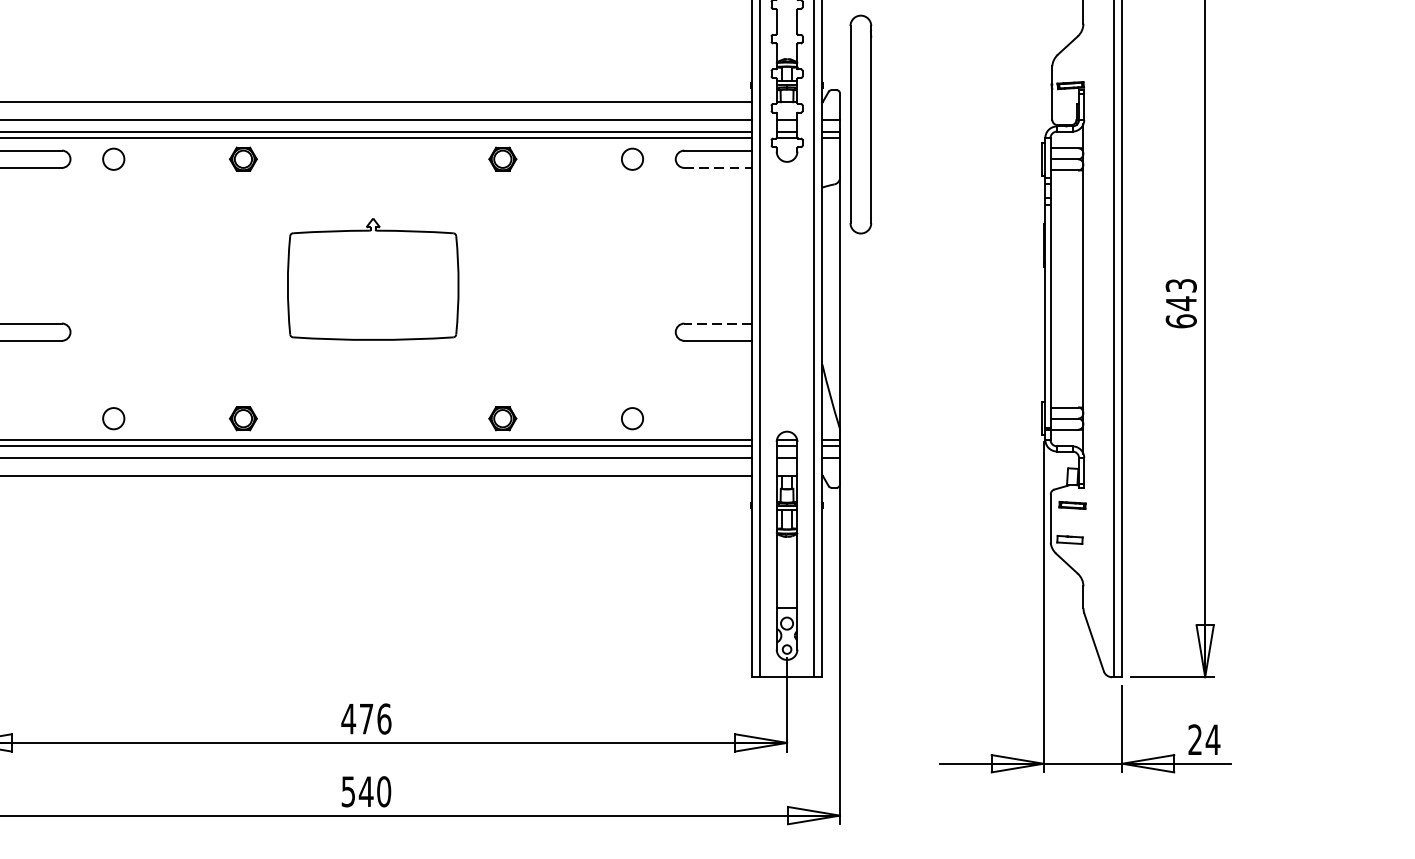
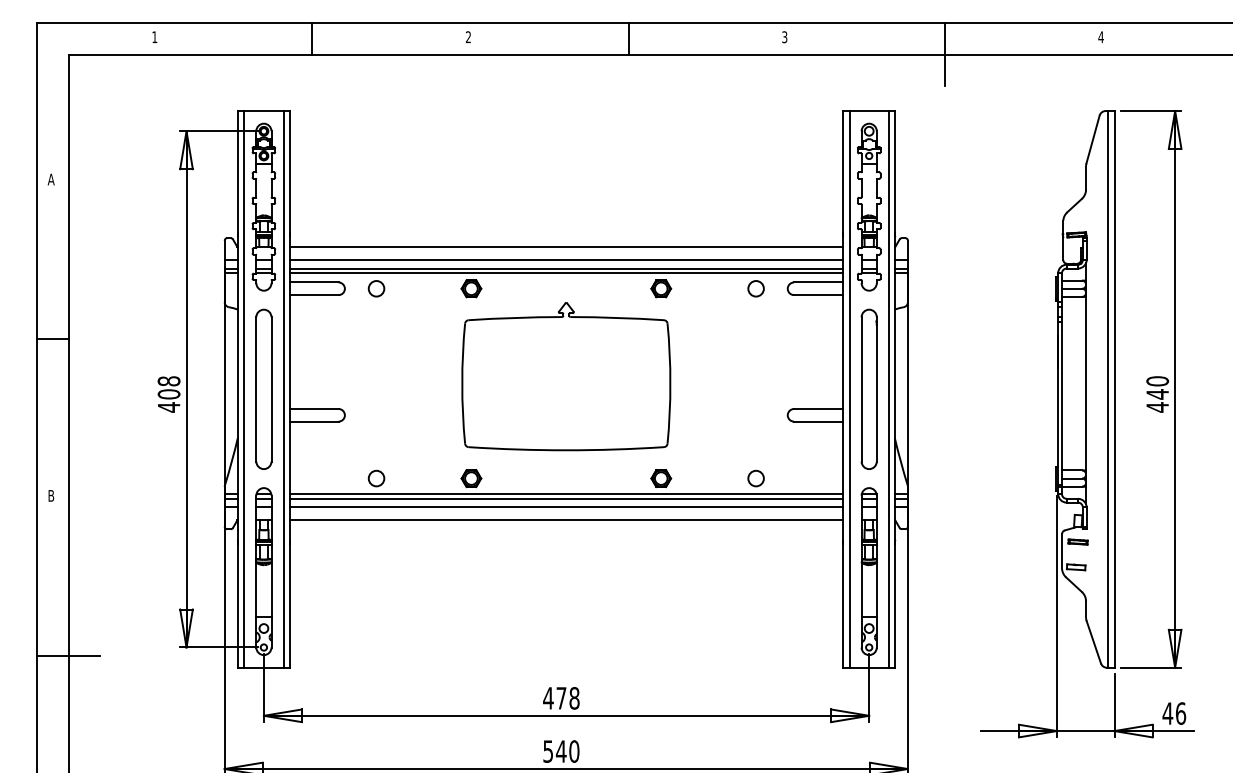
part: (859, 123) -> (868, 388), moved
line: (717, 168) -> (818, 295), dashed -> solid
part: (373, 279) -> (566, 376), size x1.67
text: (1181, 303) -> (1157, 394), 643 -> 440
line: (717, 322) -> (818, 408), dashed -> solid
text: (384, 719) -> (574, 698), 476 -> 478
text: (1204, 739) -> (1174, 713), 24 -> 46

